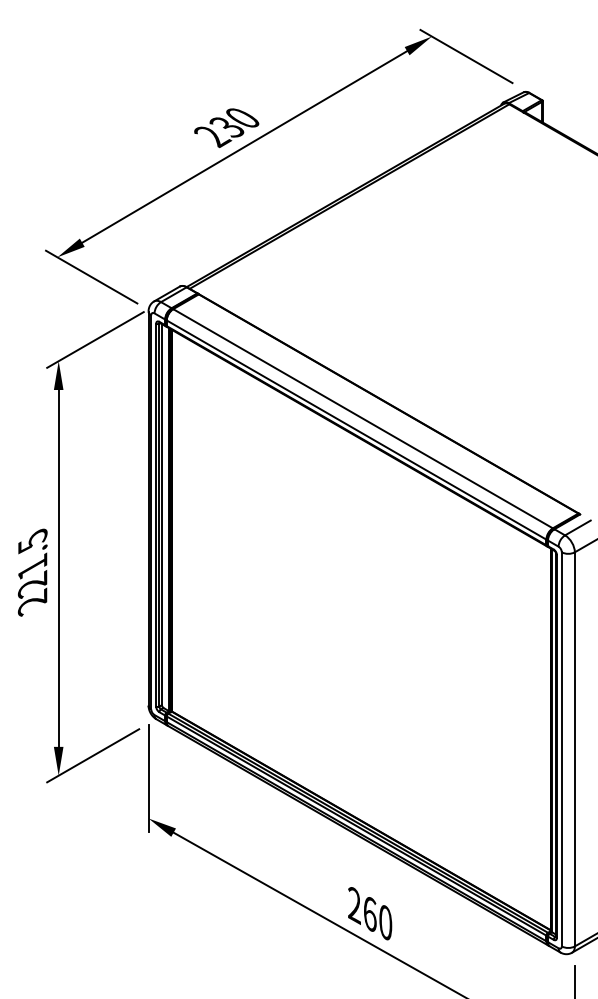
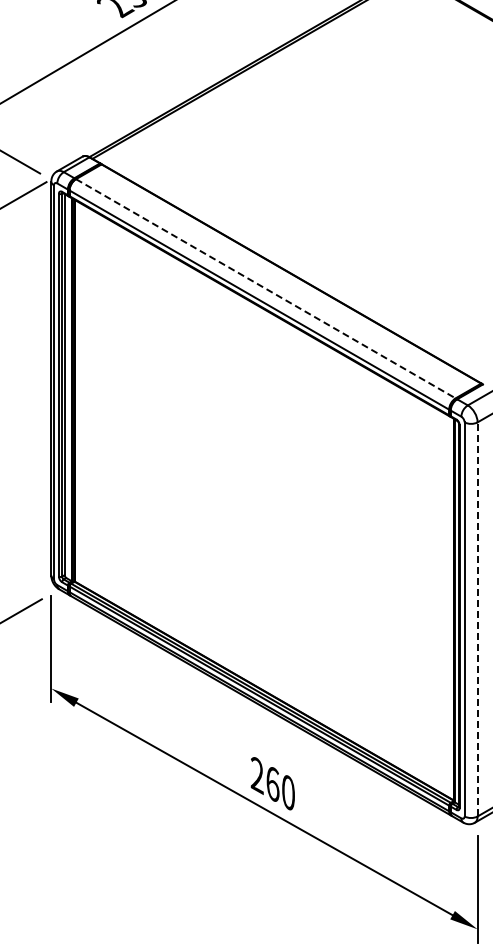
line: (363, 419) -> (266, 289), solid -> dashed
line: (574, 748) -> (477, 618), solid -> dashed

